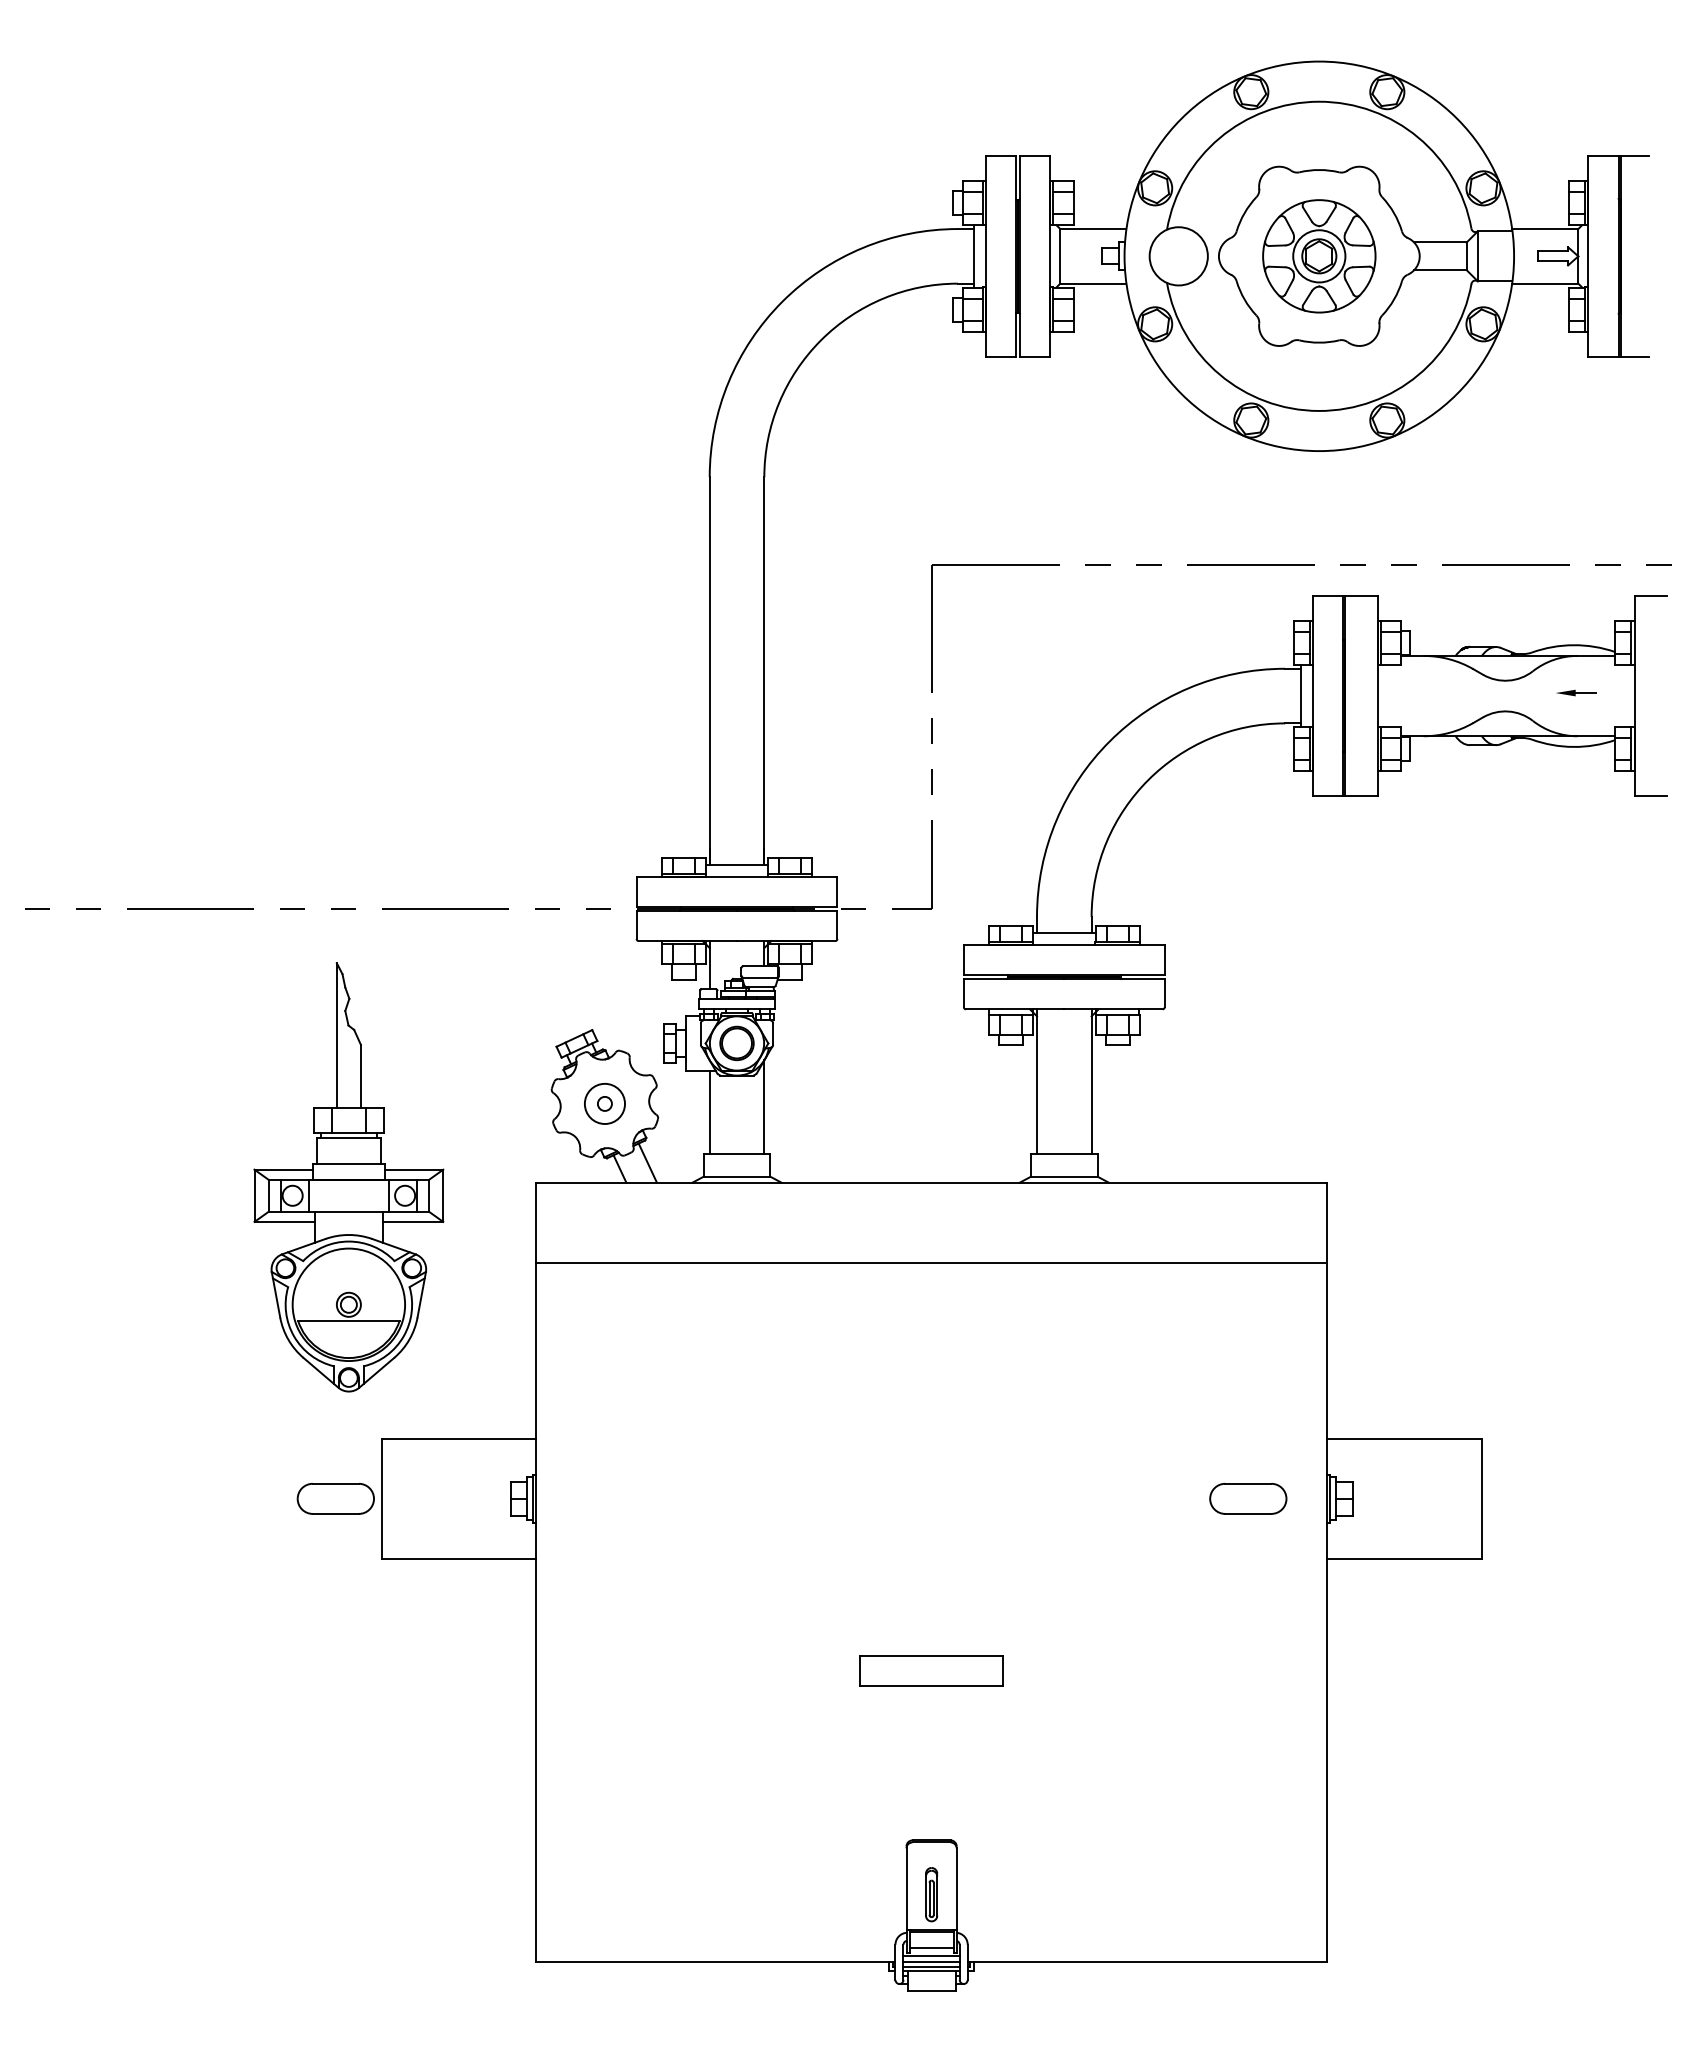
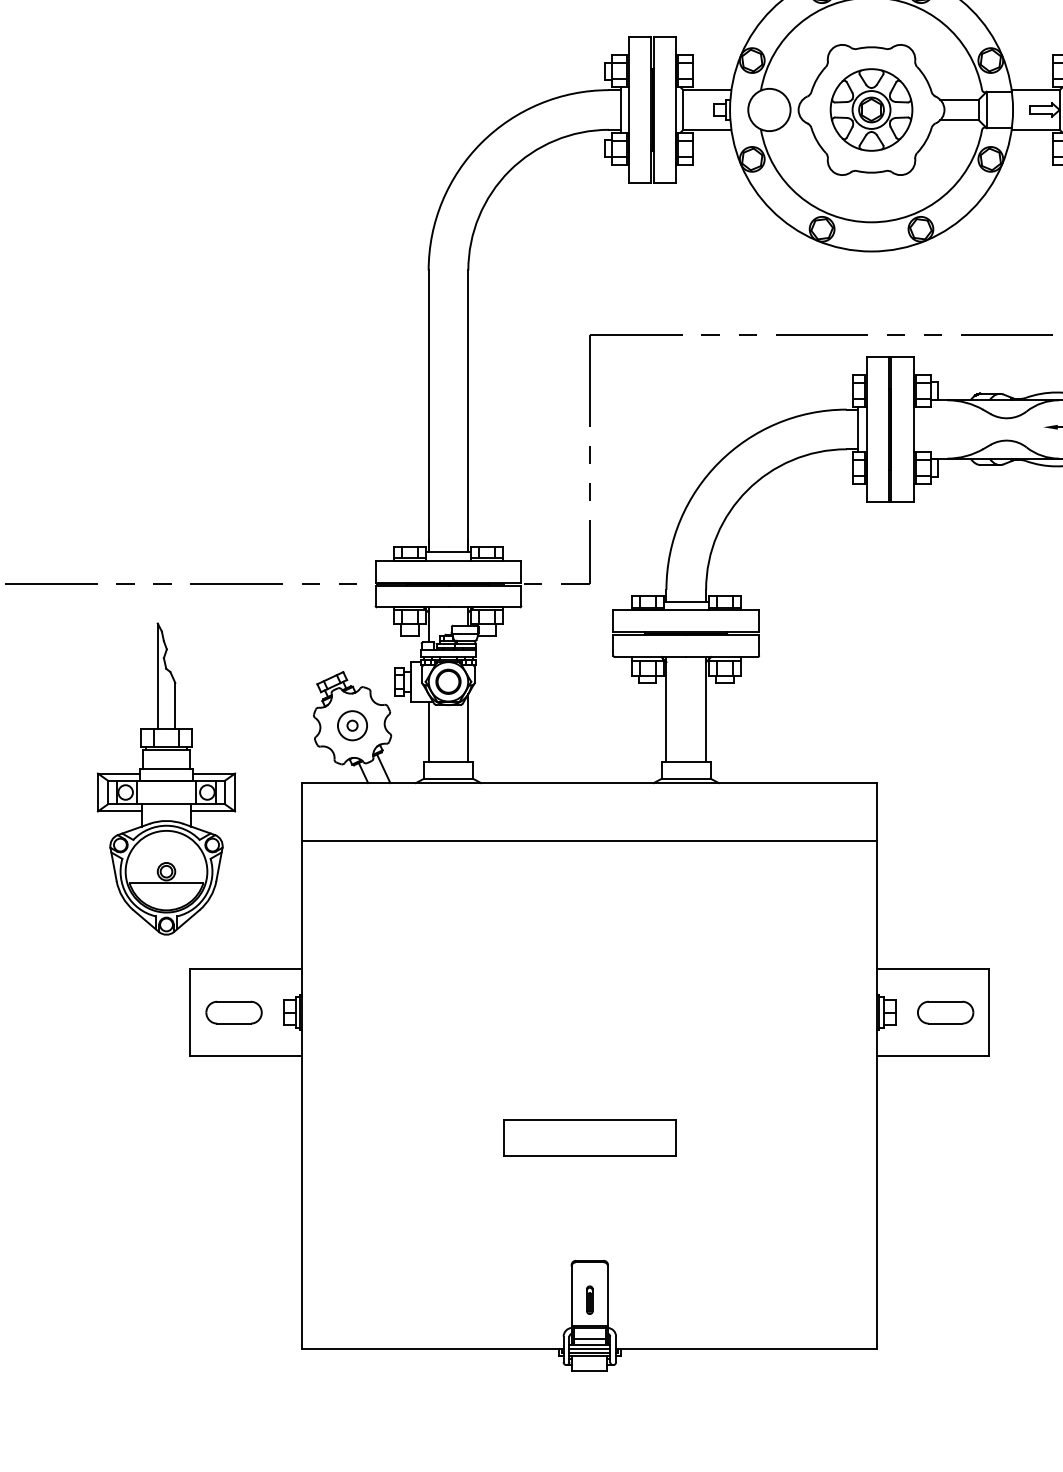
part: (335, 1498) -> (233, 1012), moved
part: (1248, 1498) -> (945, 1012), moved
part: (931, 1670) -> (589, 1137), size x1.67
part: (931, 1894) -> (589, 1300), size x0.71

